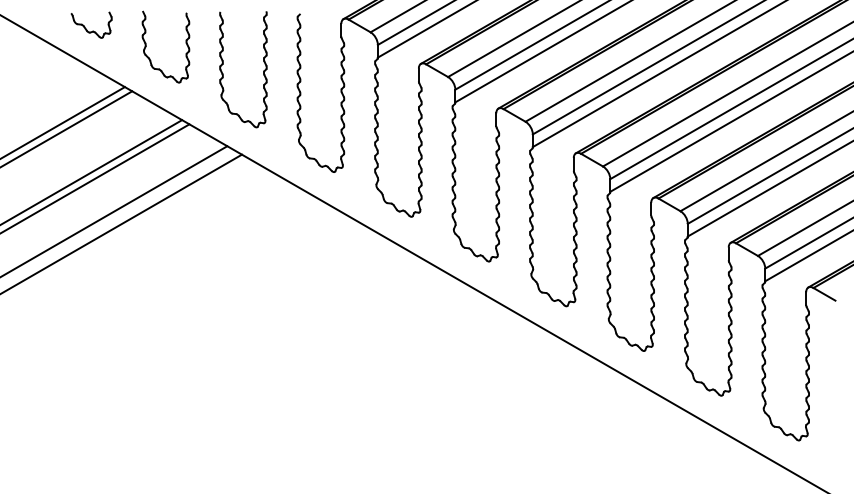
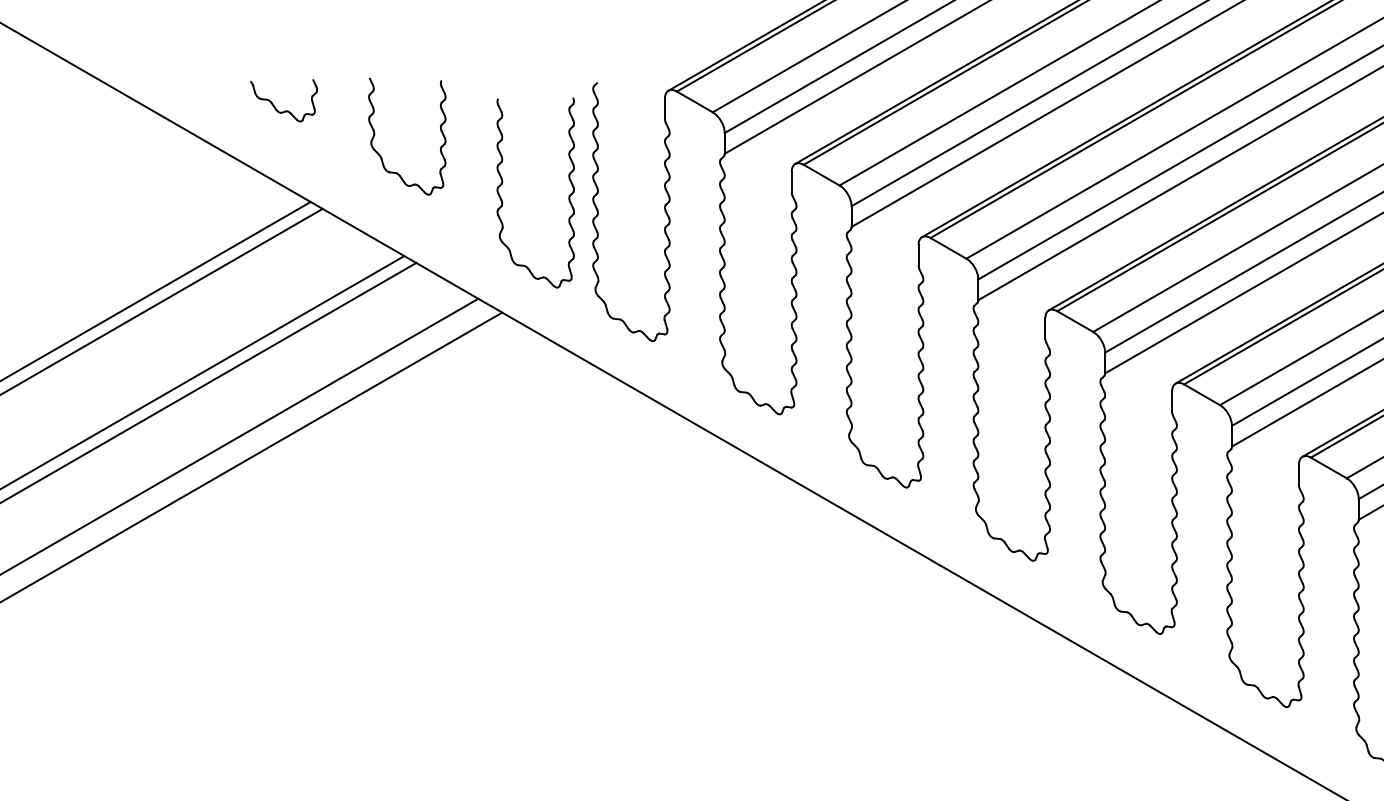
part: (92, 30) -> (285, 109), moved
part: (146, 46) -> (375, 135), moved
part: (263, 70) -> (568, 194), moved

